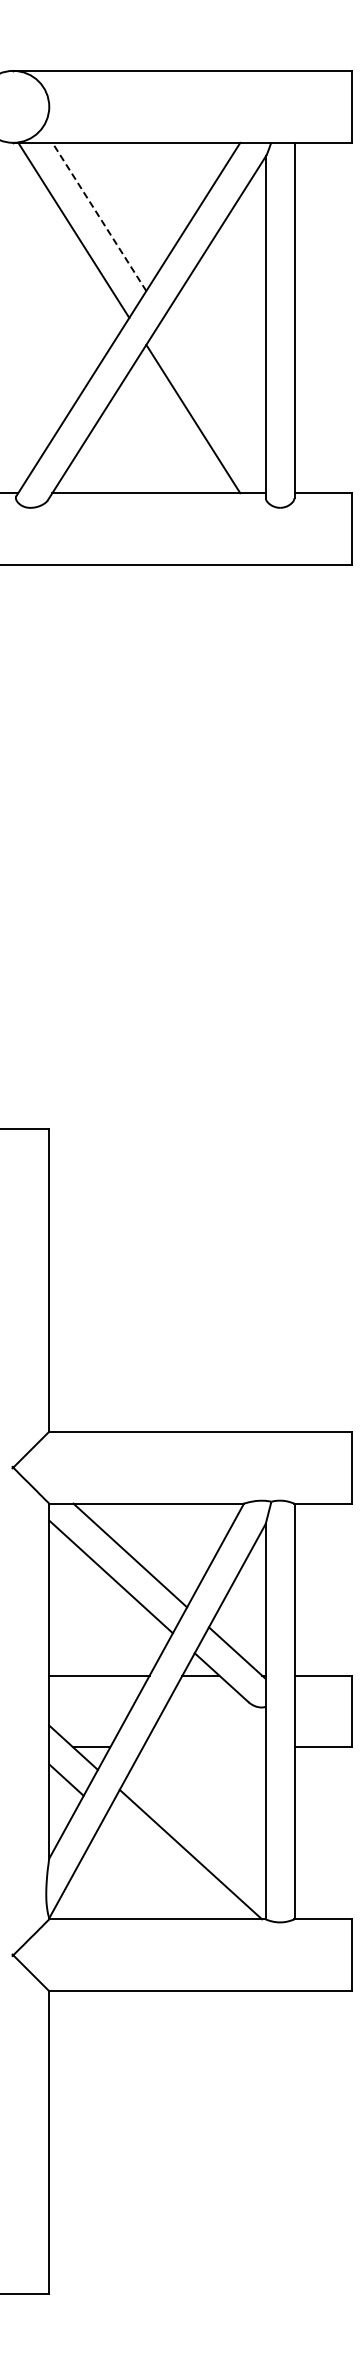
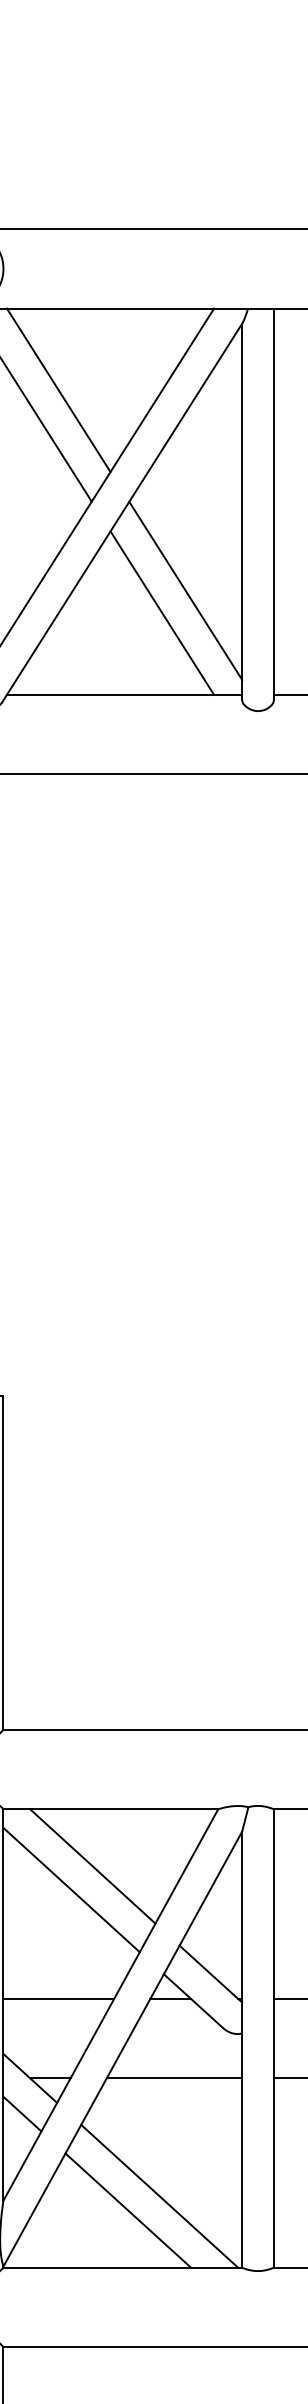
line: (99, 216) -> (58, 389), dashed -> solid
line: (214, 398) -> (185, 590), added
line: (204, 1747) -> (174, 2078), added
line: (162, 1867) -> (128, 2210), added

